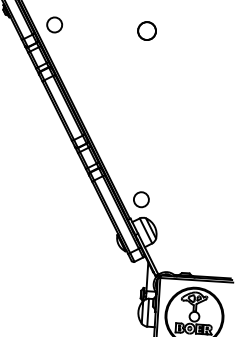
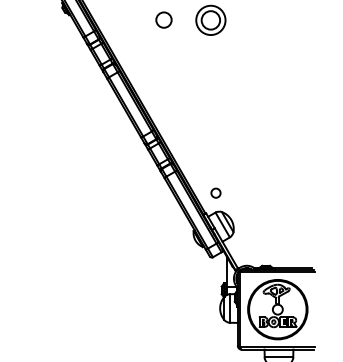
circle: (54, 24) -> (163, 19), moved
circle: (146, 31) -> (210, 20), size x1.6
circle: (140, 198) -> (215, 192), size x0.6

